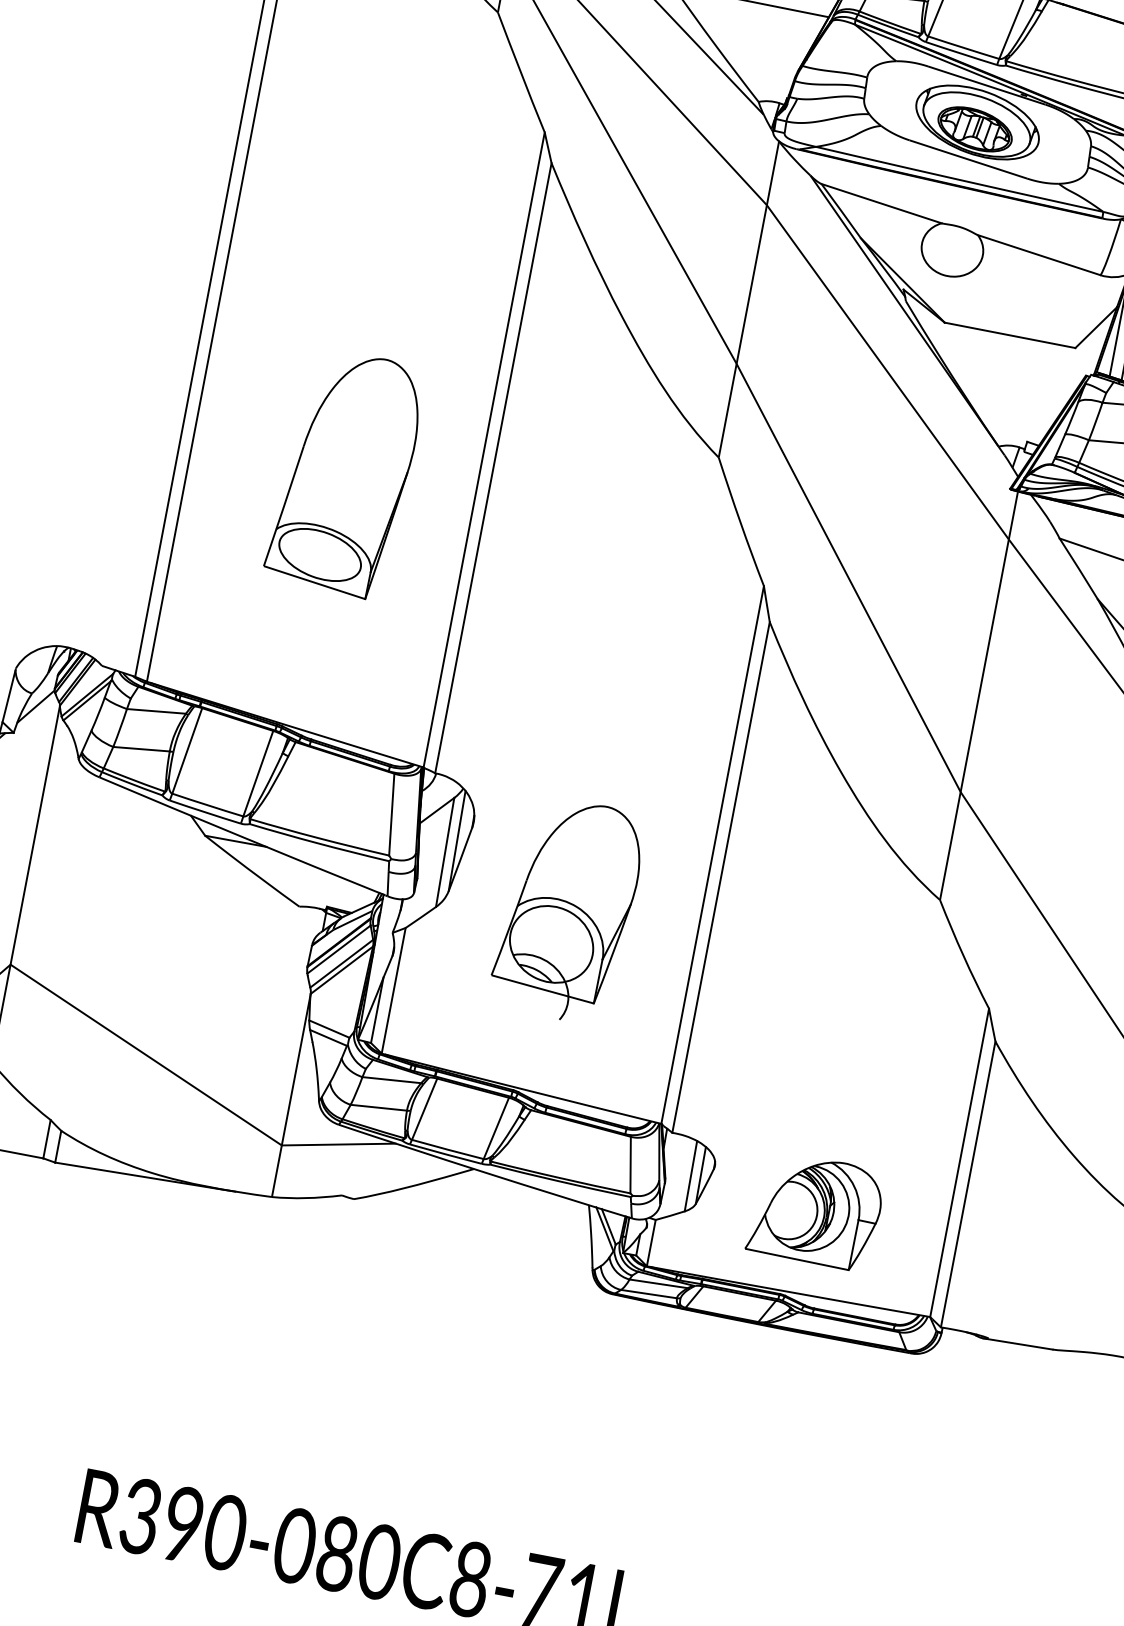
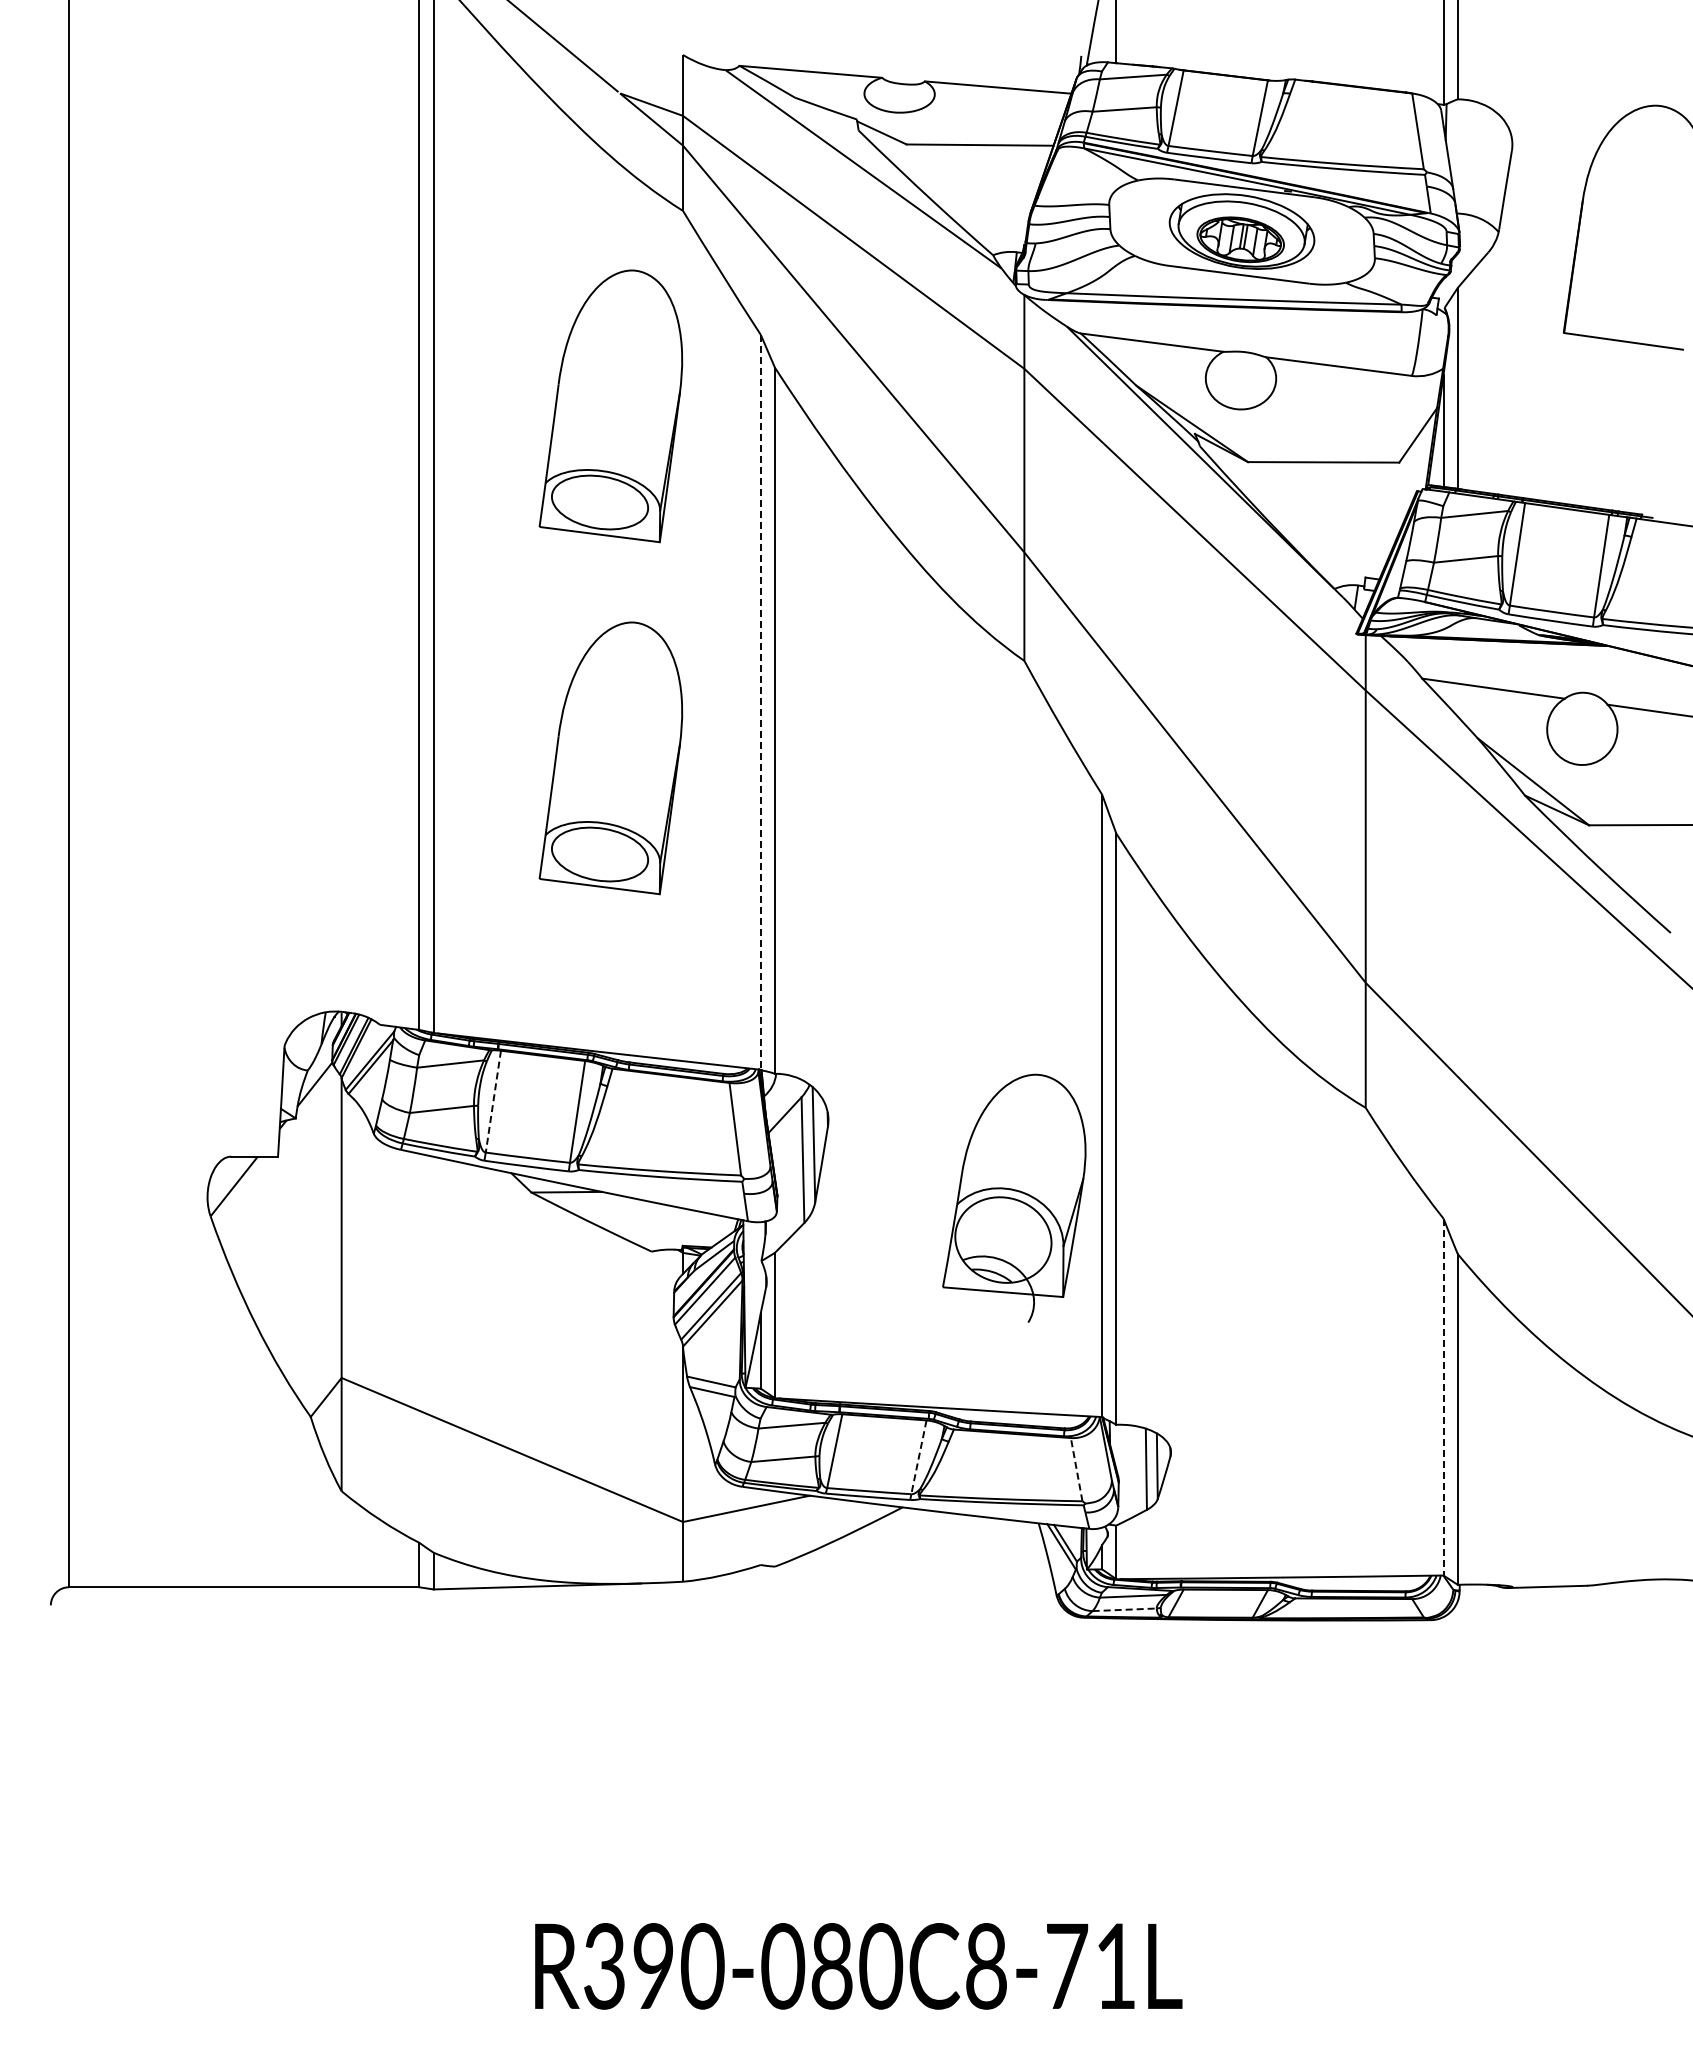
part: (403, 169) -> (610, 406), added
line: (483, 450) -> (760, 702), solid -> dashed
line: (187, 751) -> (493, 1102), solid -> dashed
part: (568, 909) -> (1014, 1197), moved
line: (495, 1128) -> (918, 1457), solid -> dashed
line: (959, 1163) -> (1443, 1397), solid -> dashed
line: (630, 1164) -> (1076, 1469), solid -> dashed
part: (816, 1211) -> (1293, 1481), removed
line: (649, 1293) -> (1125, 1609), solid -> dashed

